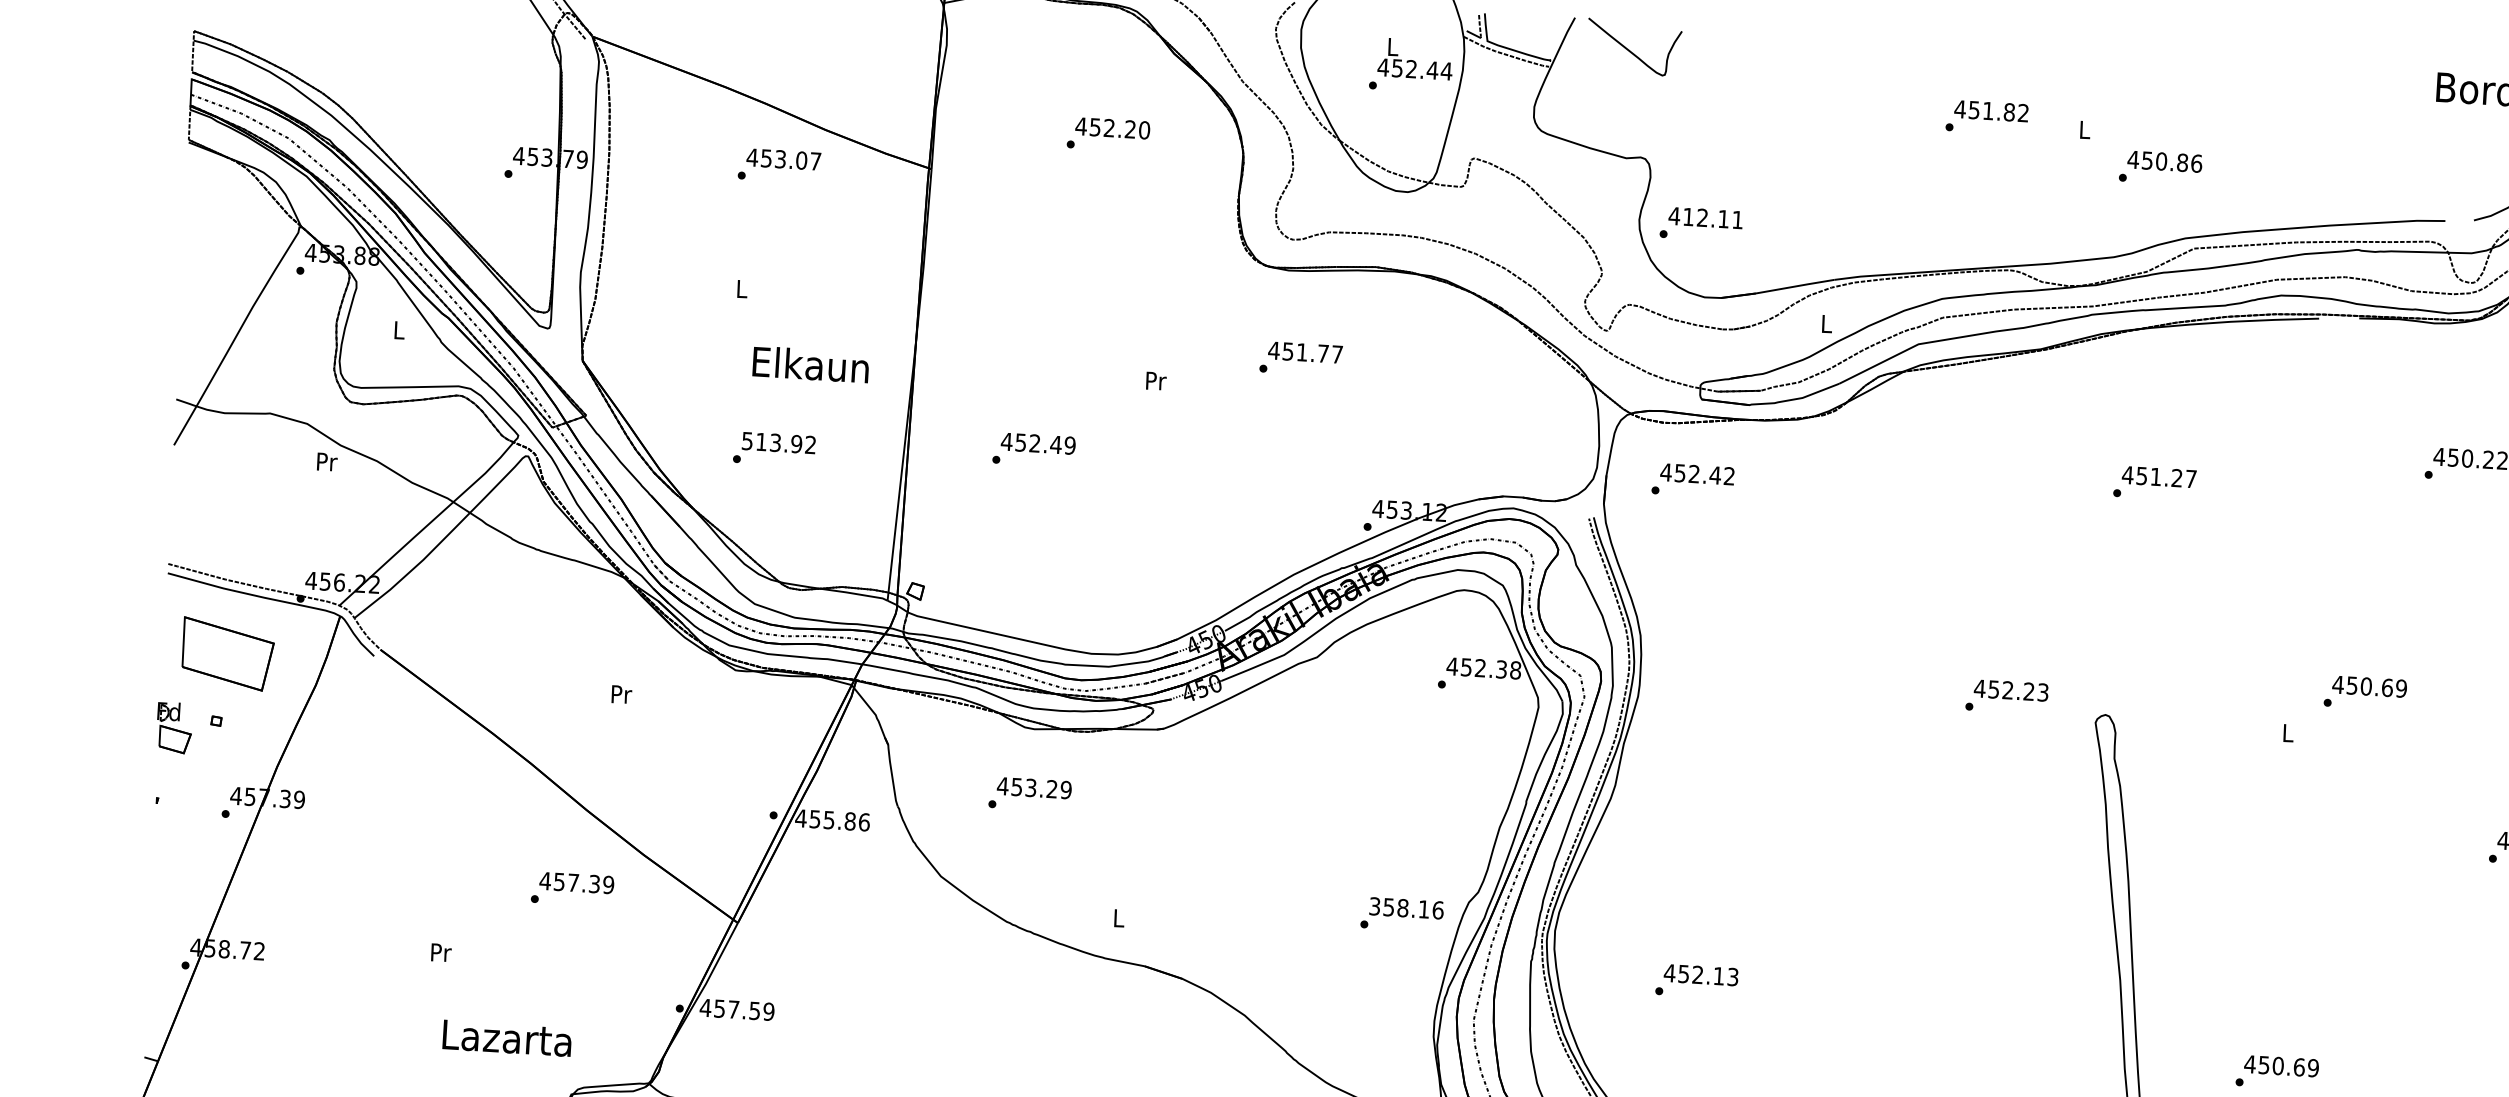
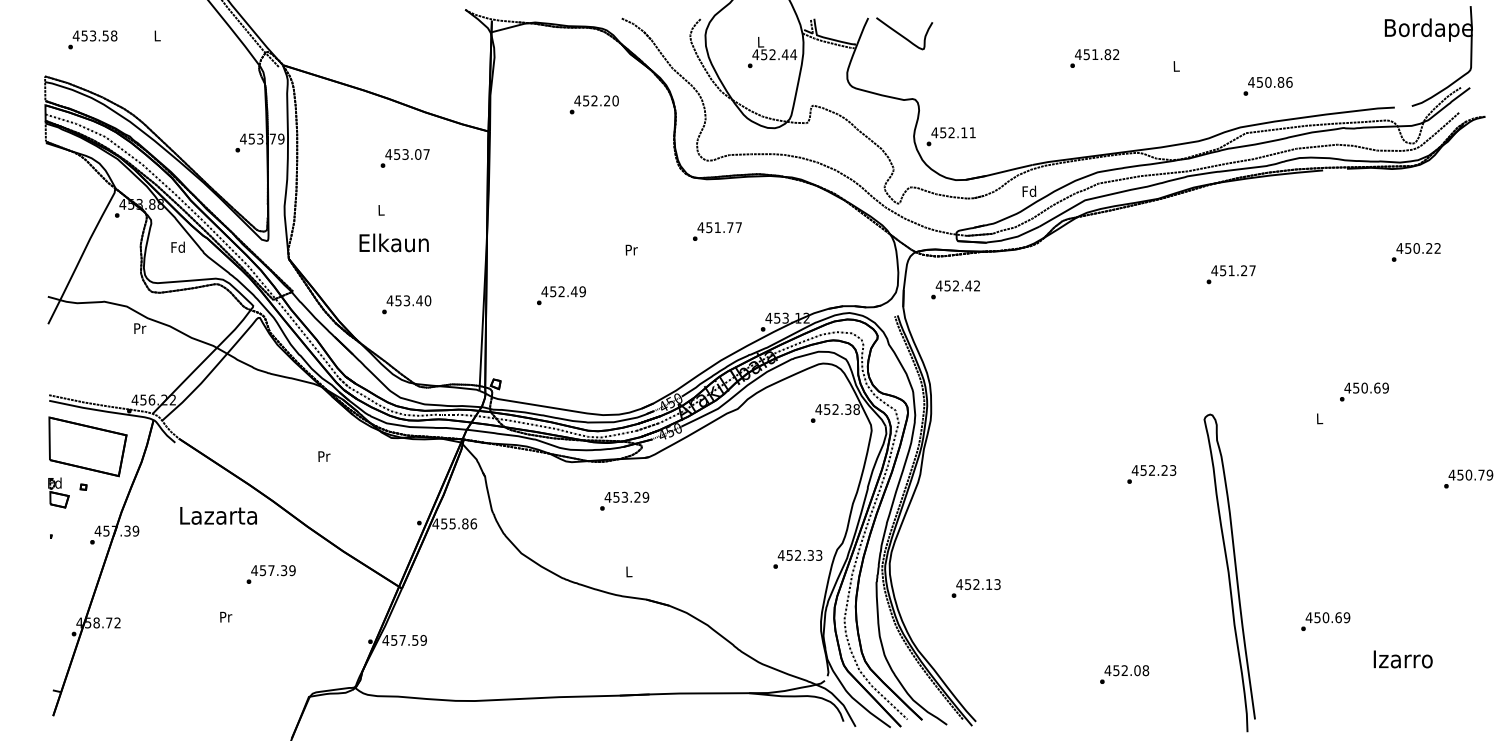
text: (1986, 117) -> (1094, 58), moved
text: (778, 165) -> (404, 158), moved
text: (2159, 168) -> (1267, 86), moved
text: (1688, 216) -> (943, 132), 412.11 -> 452.11
text: (1826, 323) -> (1029, 191), L -> Fd
text: (397, 328) -> (177, 246), L -> Fd
text: (809, 363) -> (393, 242), moved
text: (778, 442) -> (408, 300), 513.92 -> 453.40
part: (227, 653) -> (87, 446), size x1.43
text: (2006, 697) -> (1151, 474), moved
text: (1030, 793) -> (624, 500), moved
text: (571, 889) -> (270, 574), moved
text: (1405, 908) -> (799, 555), 358.16 -> 452.33
text: (507, 1037) -> (218, 515), moved

